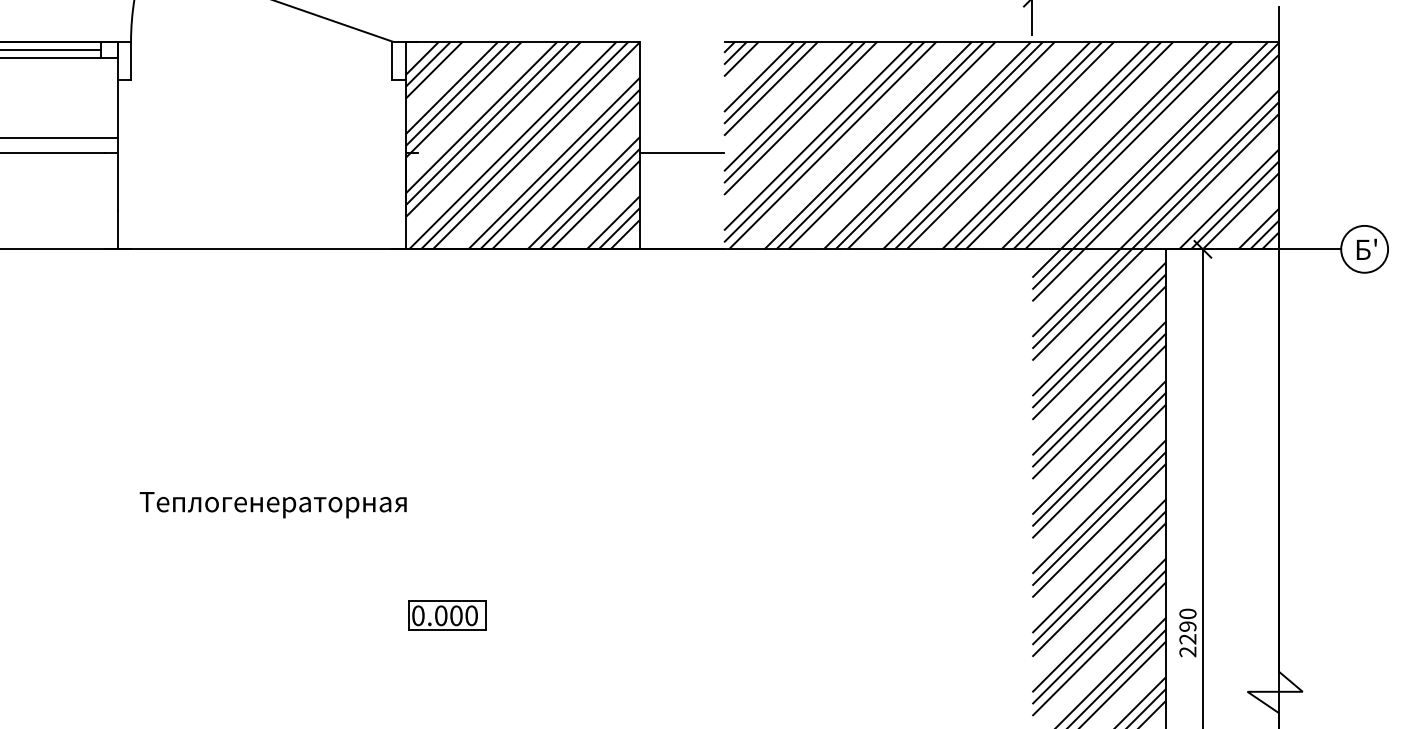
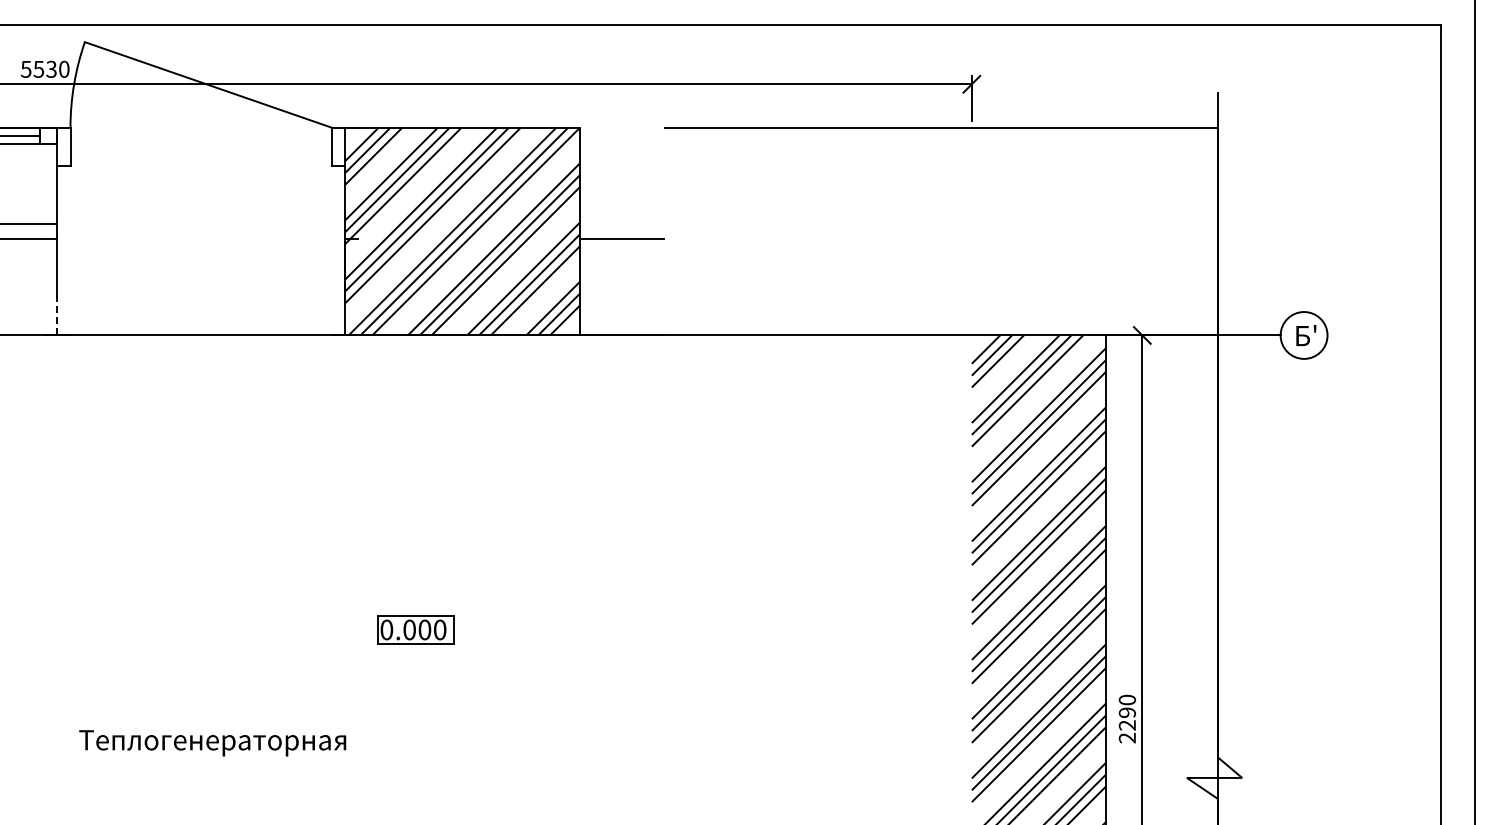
hatch: (1001, 145) -> (940, 231), removed
line: (118, 229) -> (57, 315), solid -> dashed
text: (273, 505) -> (212, 743), moved
part: (447, 615) -> (415, 629), moved

